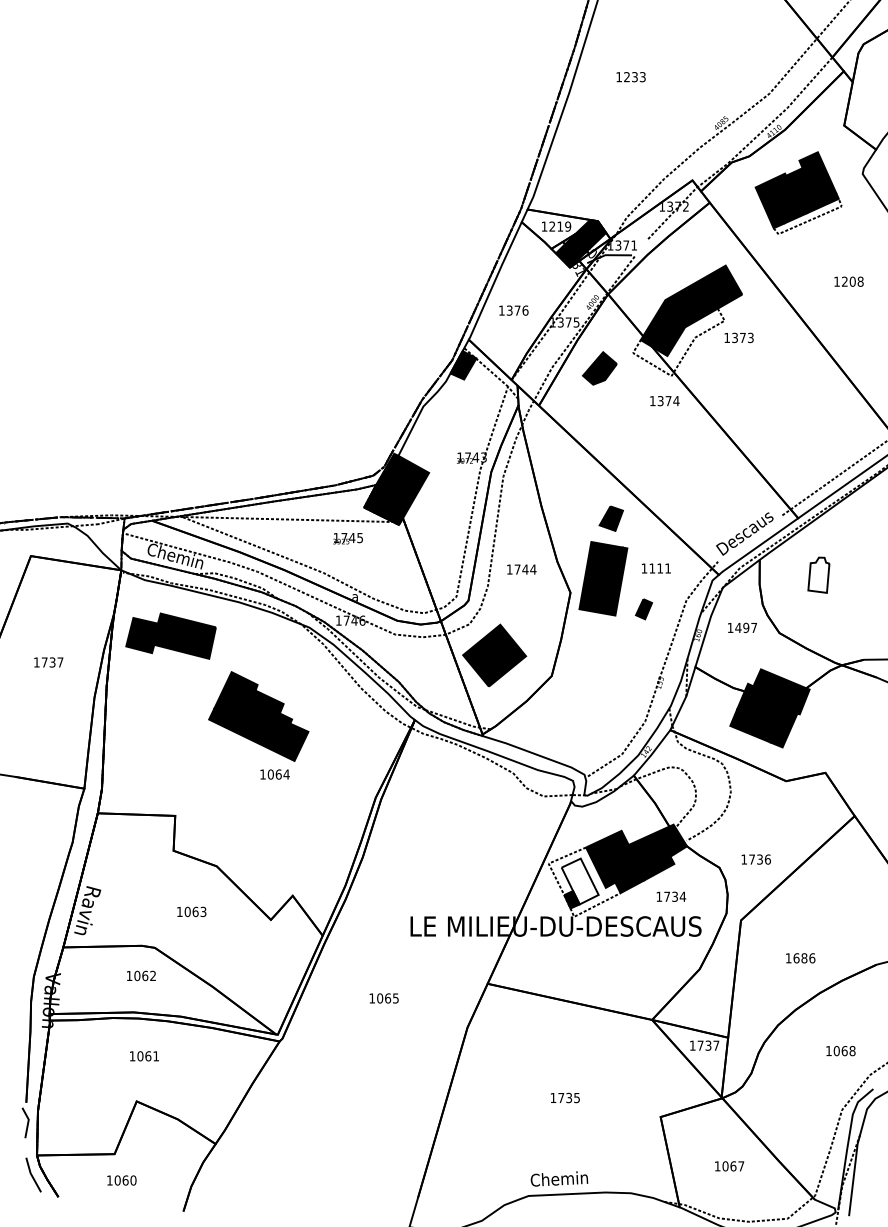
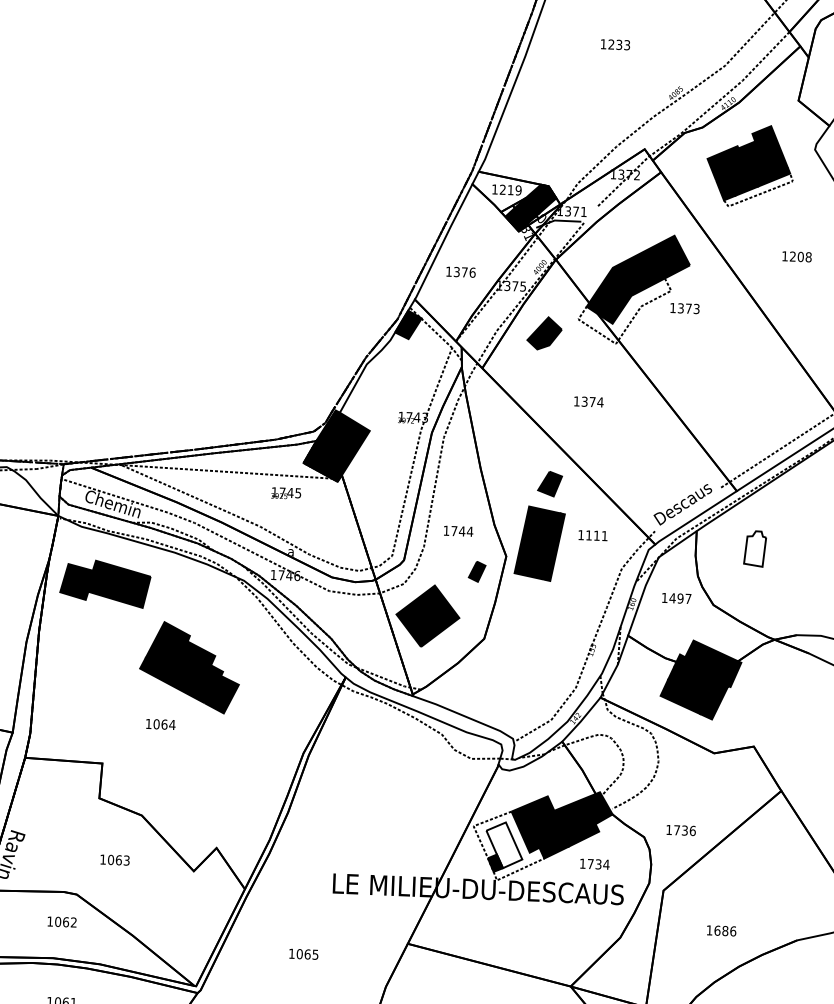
text: (630, 77) -> (614, 45), moved
text: (664, 401) -> (588, 402), moved
part: (644, 609) -> (477, 572), moved
text: (274, 774) -> (160, 724), moved

